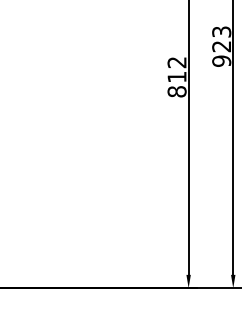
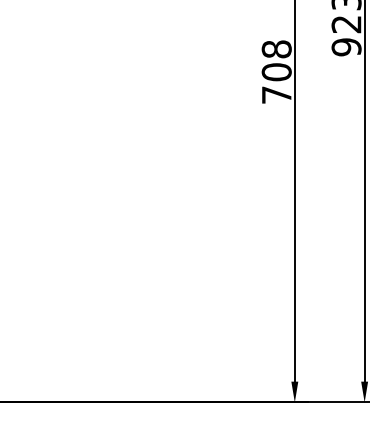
text: (176, 76) -> (275, 71), 812 -> 708

